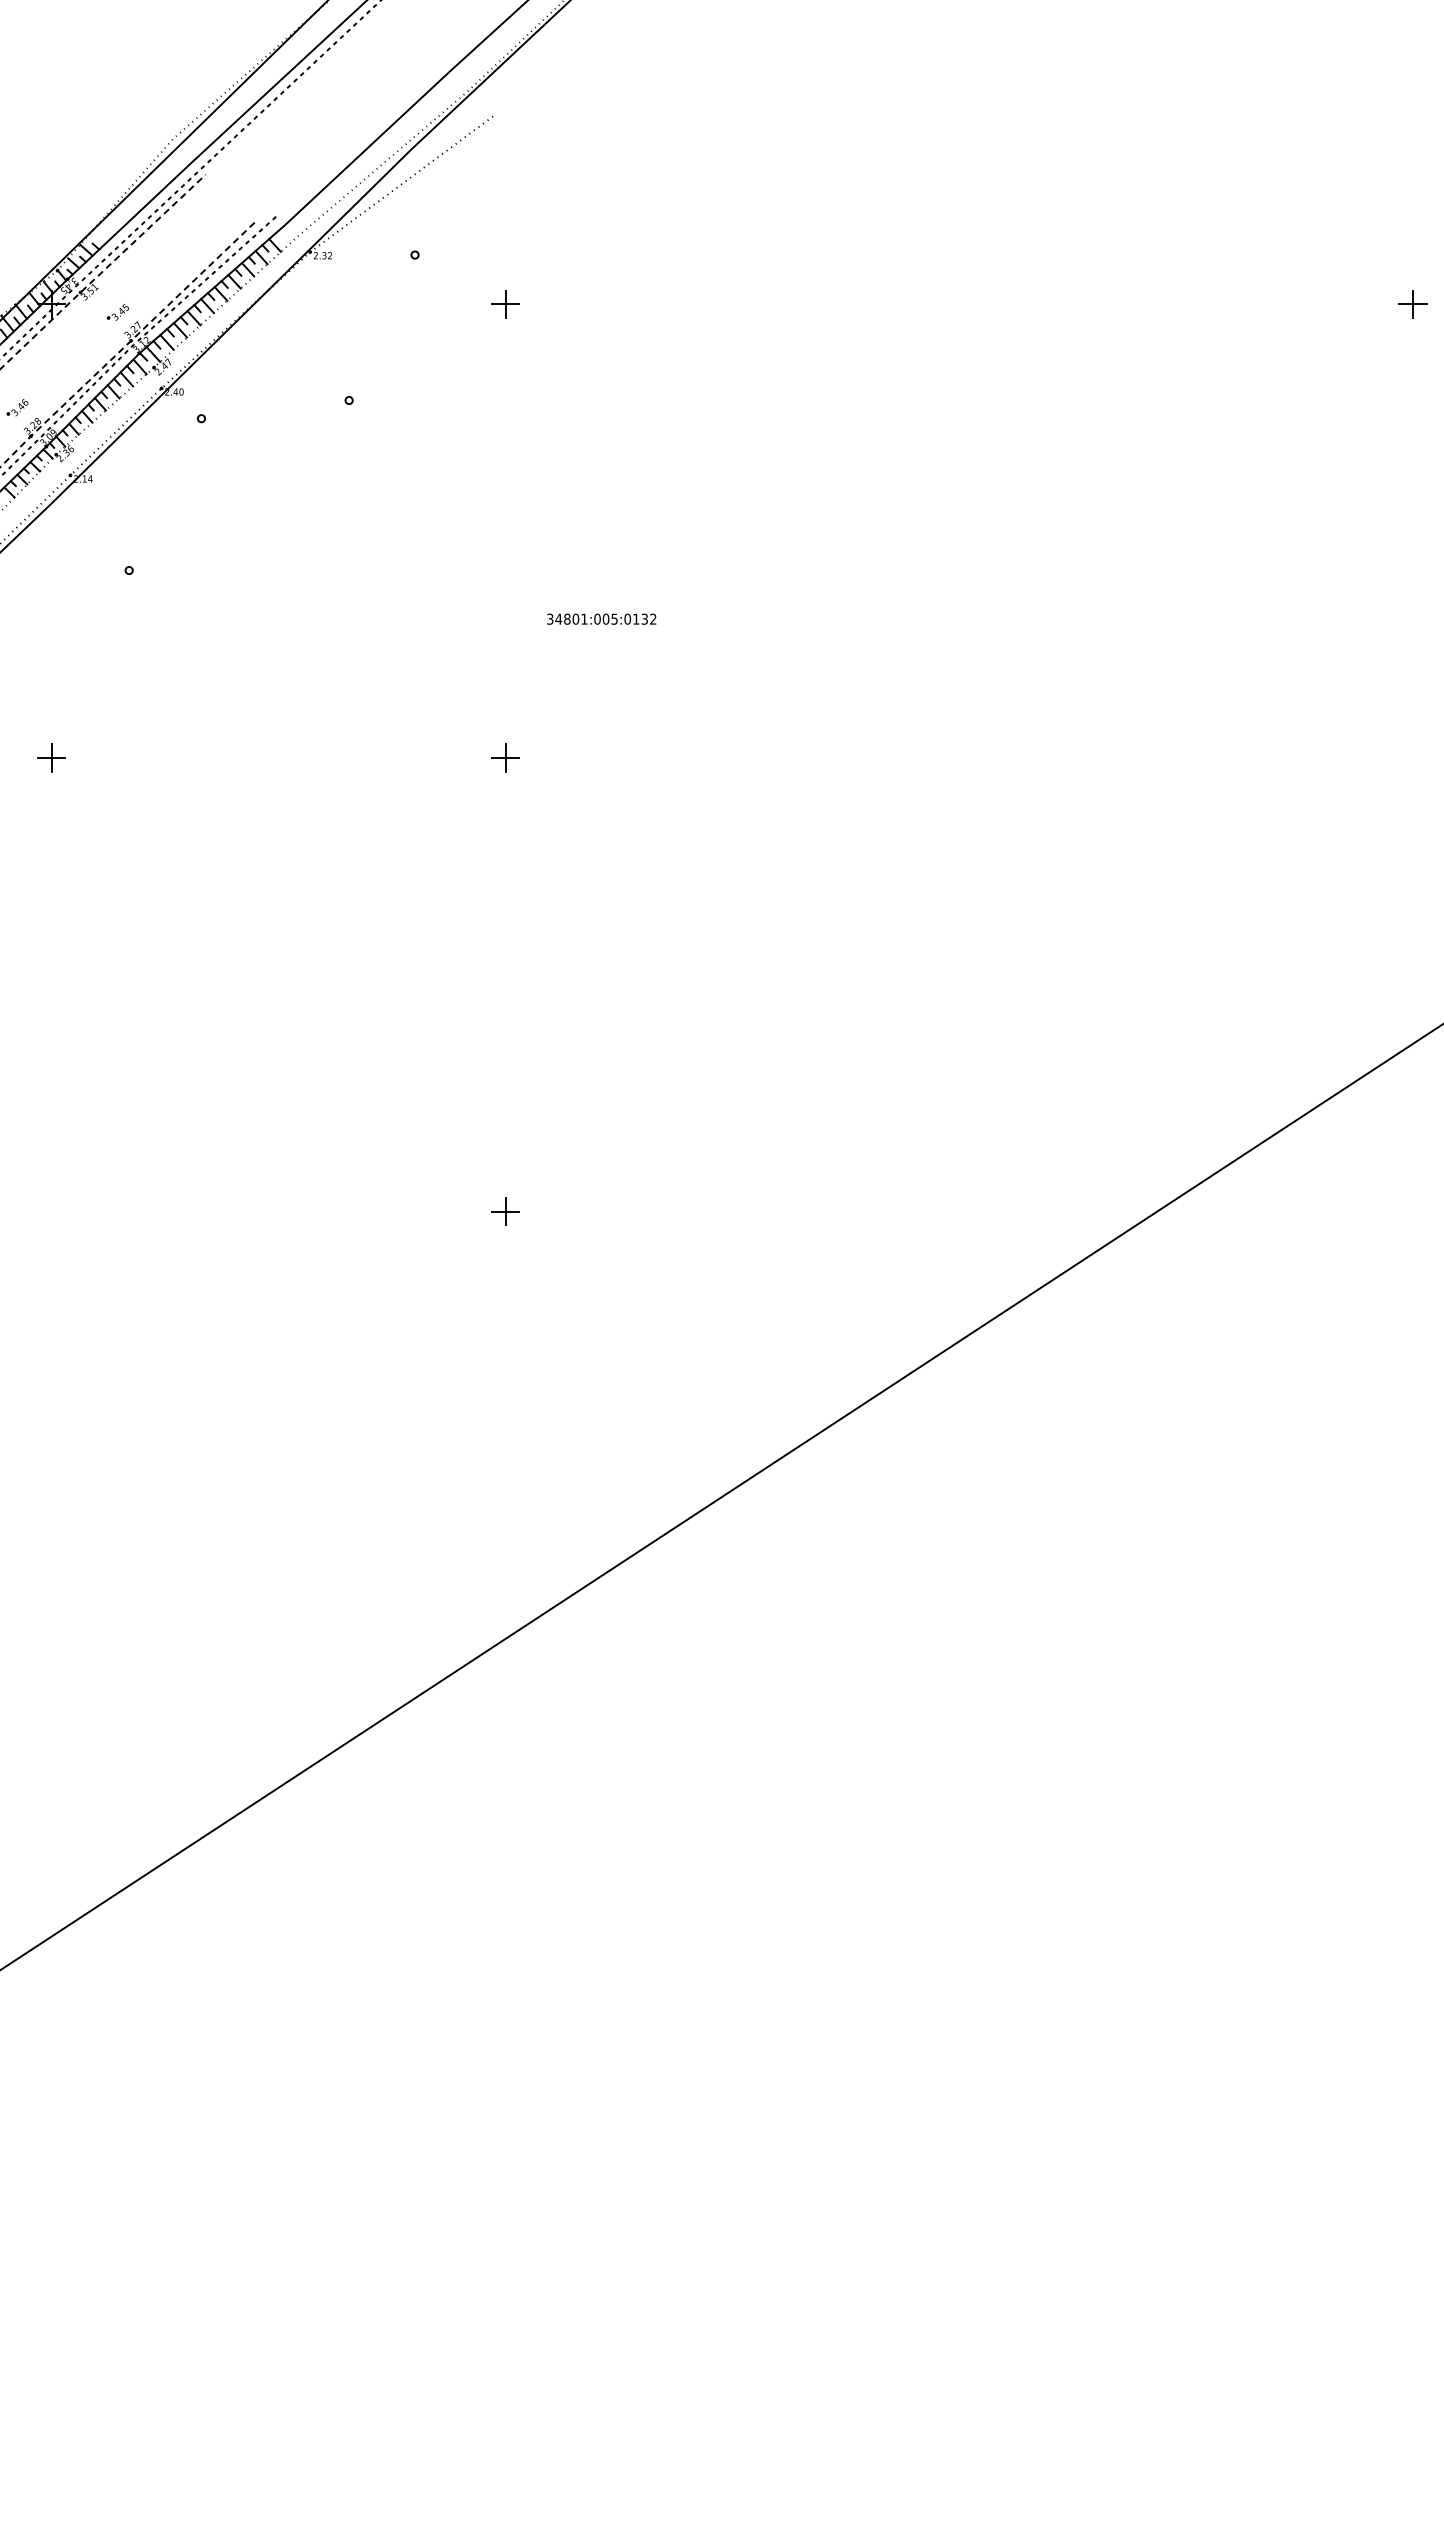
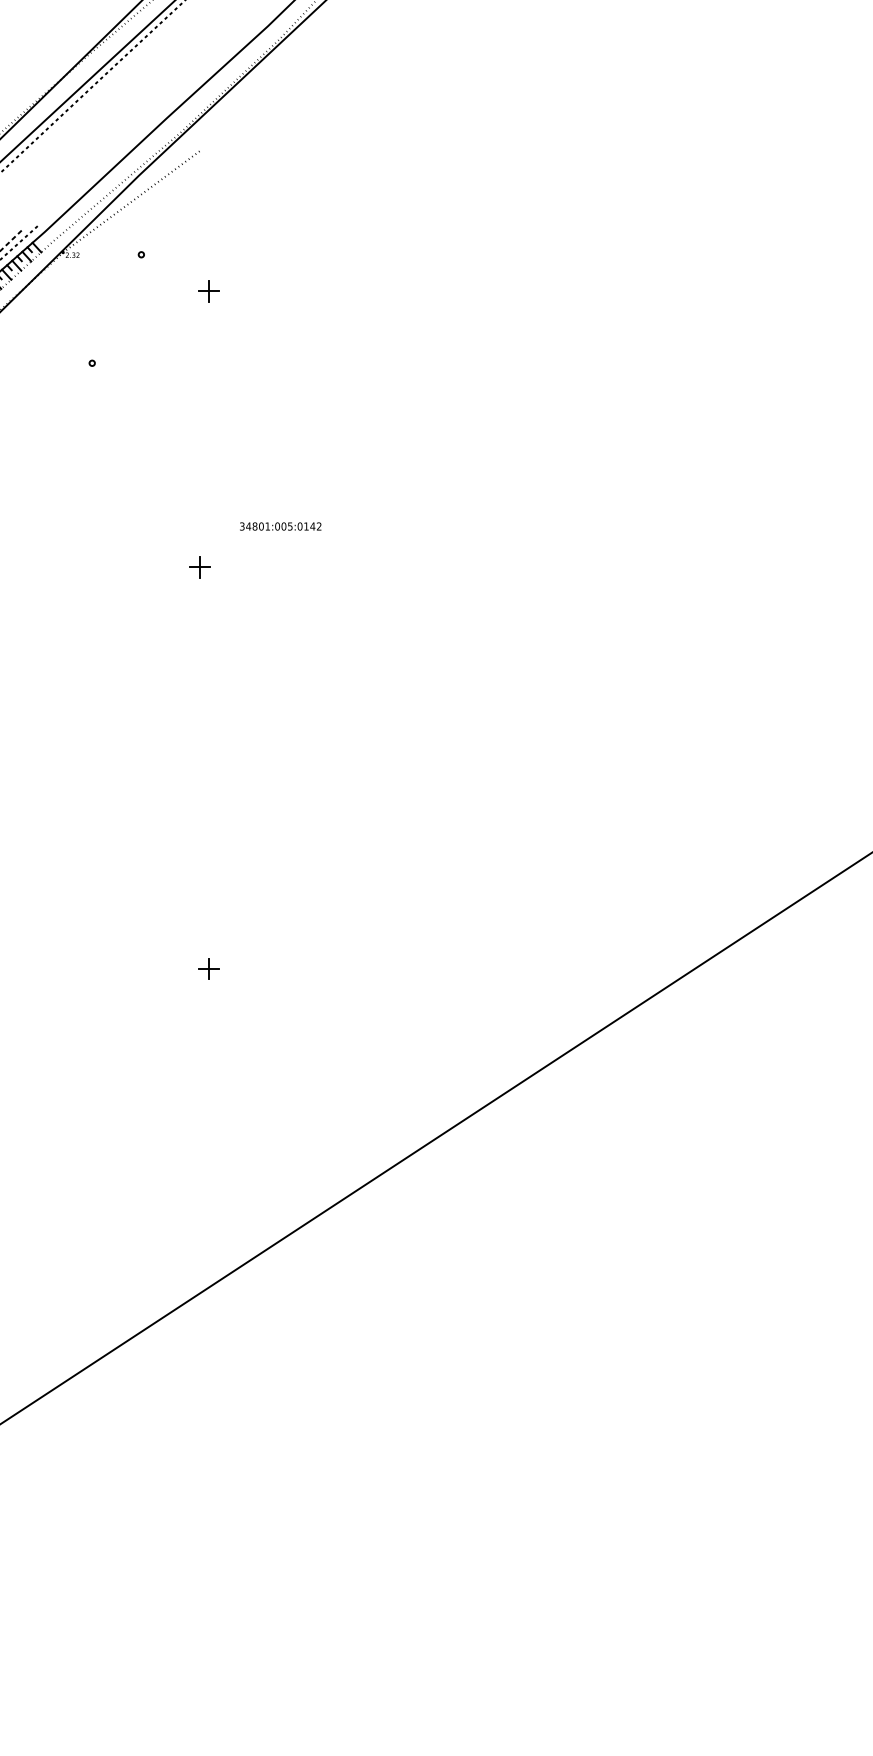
text: (644, 618) -> (312, 525), 34801:005:0132 -> 34801:005:0142
part: (505, 757) -> (199, 567), moved

